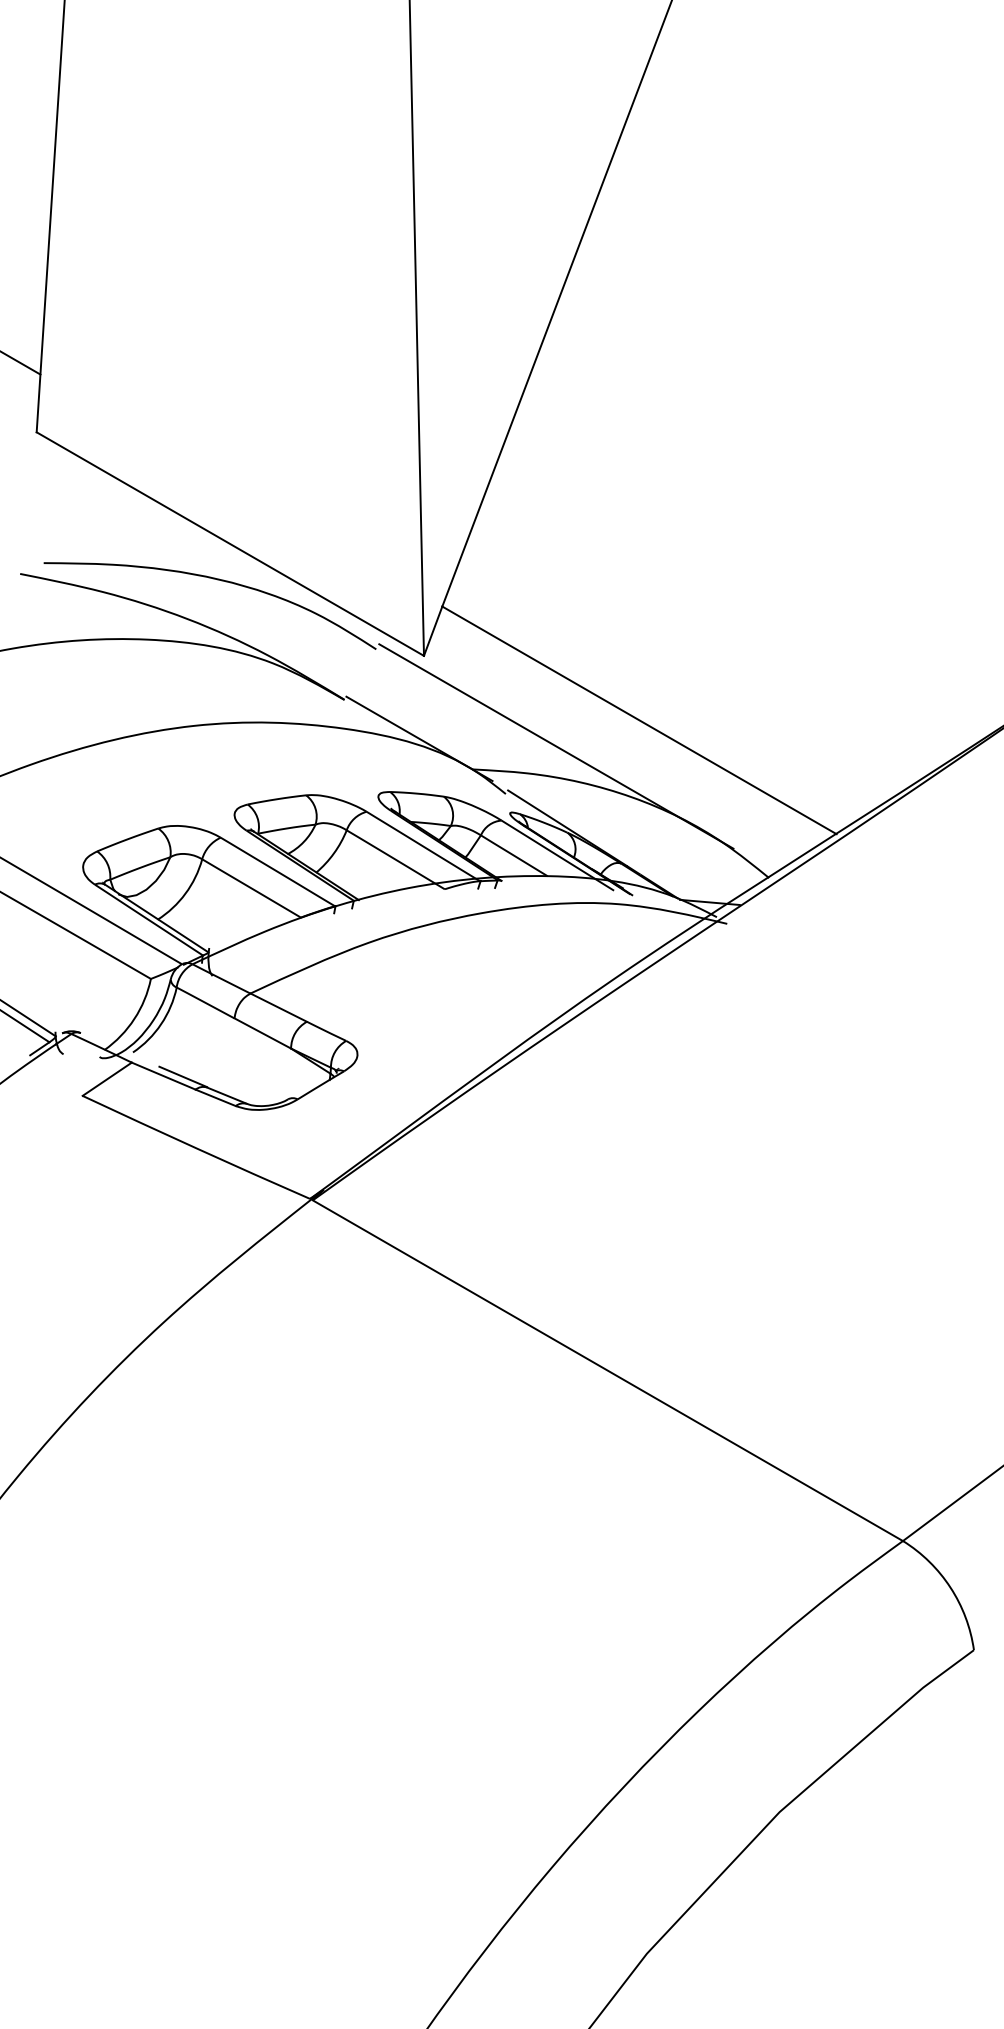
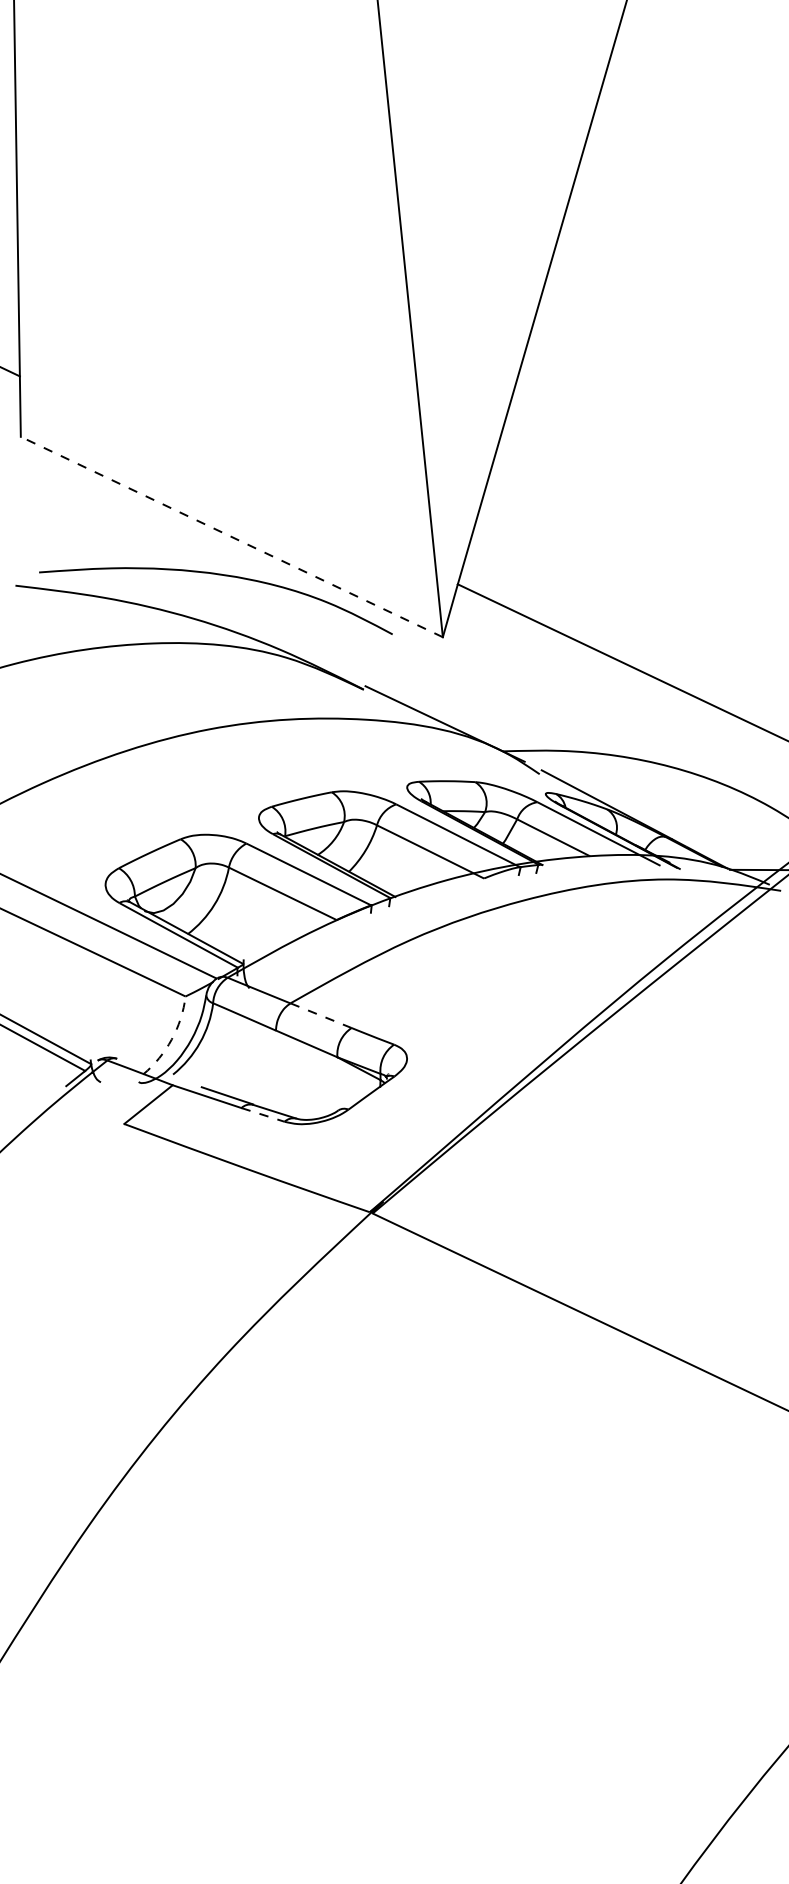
line: (230, 544) -> (232, 537), solid -> dashed
line: (556, 746) -> (588, 720), removed
line: (278, 1007) -> (320, 1015), solid -> dashed
arc: (134, 1018) -> (171, 1039), solid -> dashed
line: (215, 1097) -> (262, 1114), solid -> dashed

